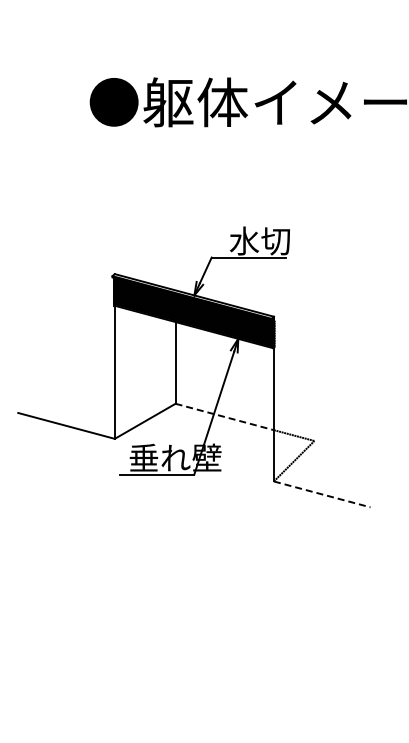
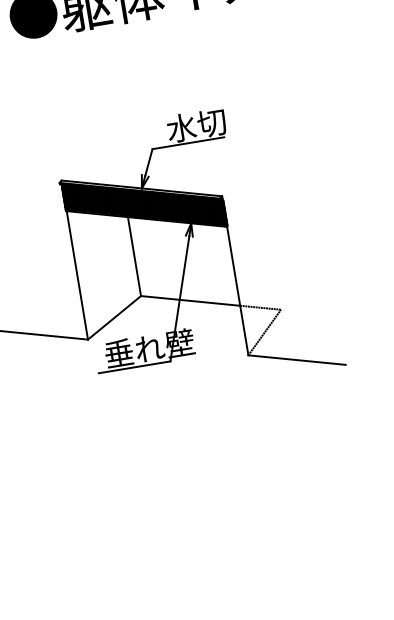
line: (224, 416) -> (190, 300), dashed -> solid
line: (322, 494) -> (297, 360), dashed -> solid

